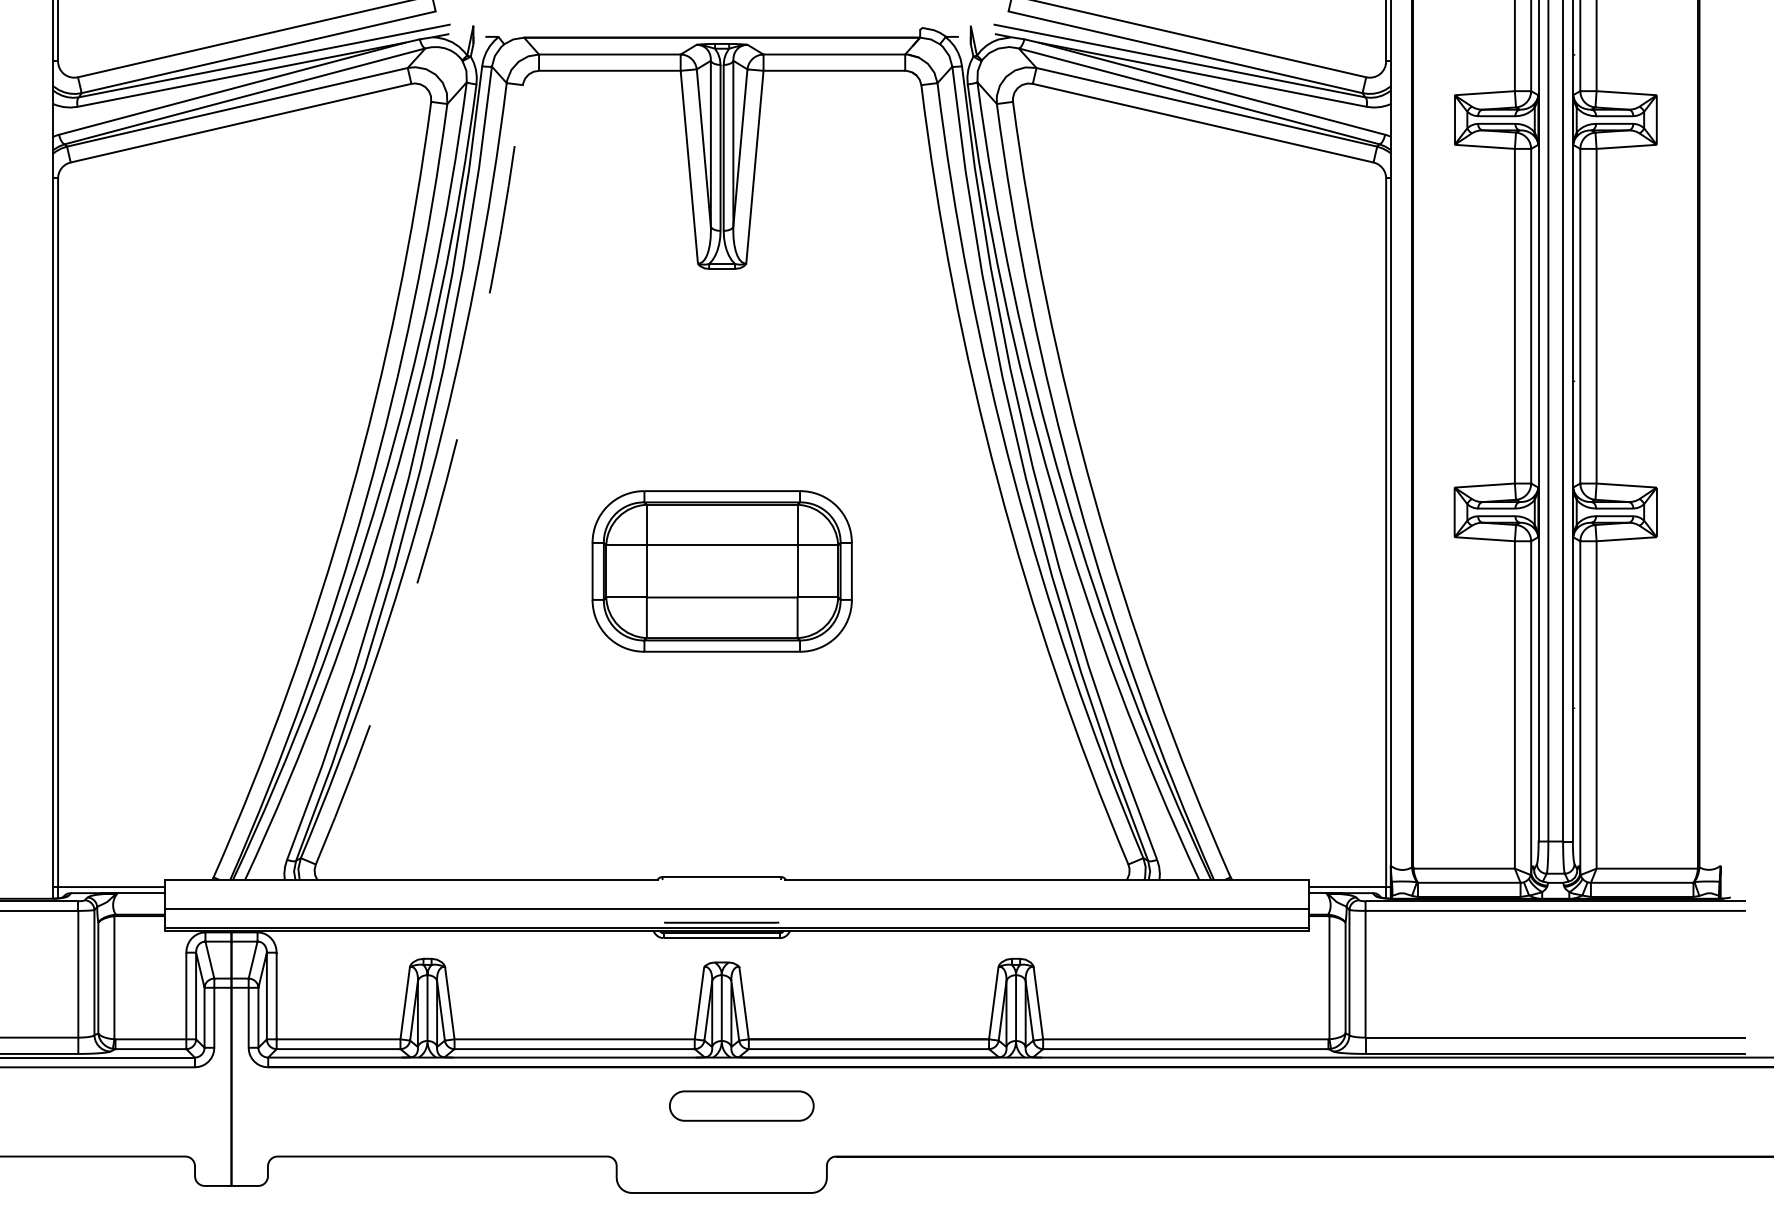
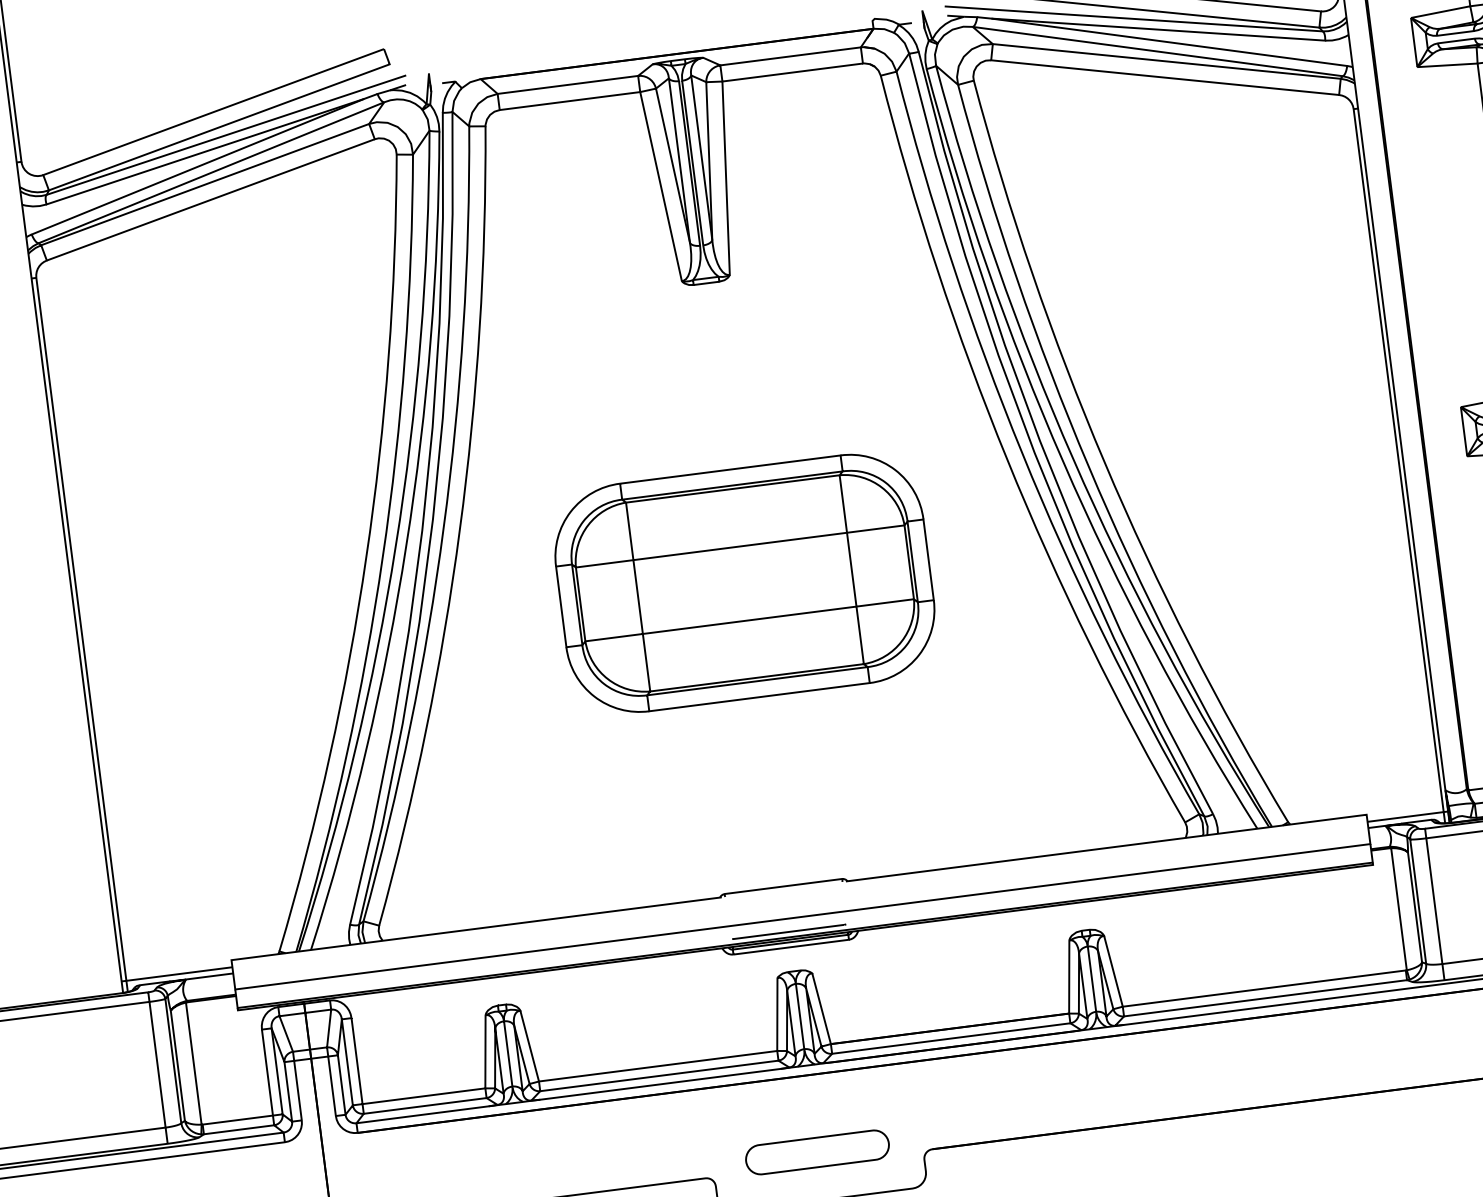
arc: (446, 481) -> (460, 529), dashed -> solid
part: (722, 571) -> (745, 583), size x1.43
part: (741, 1105) -> (817, 1151), moved

